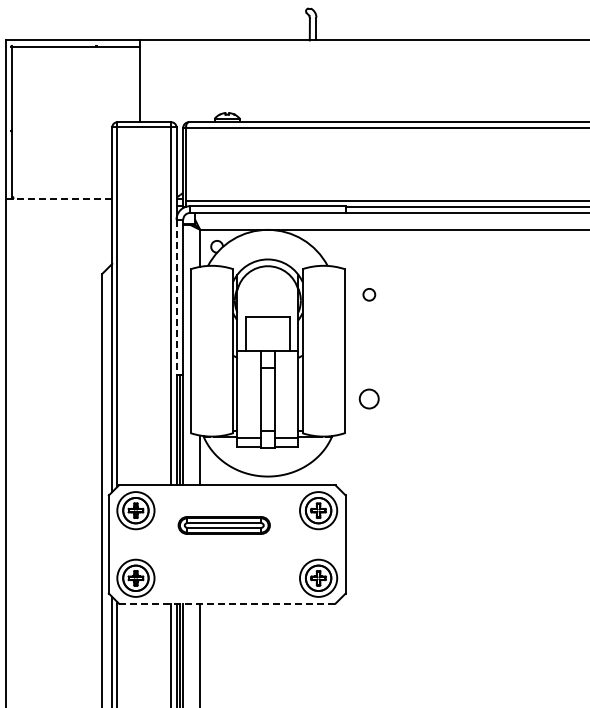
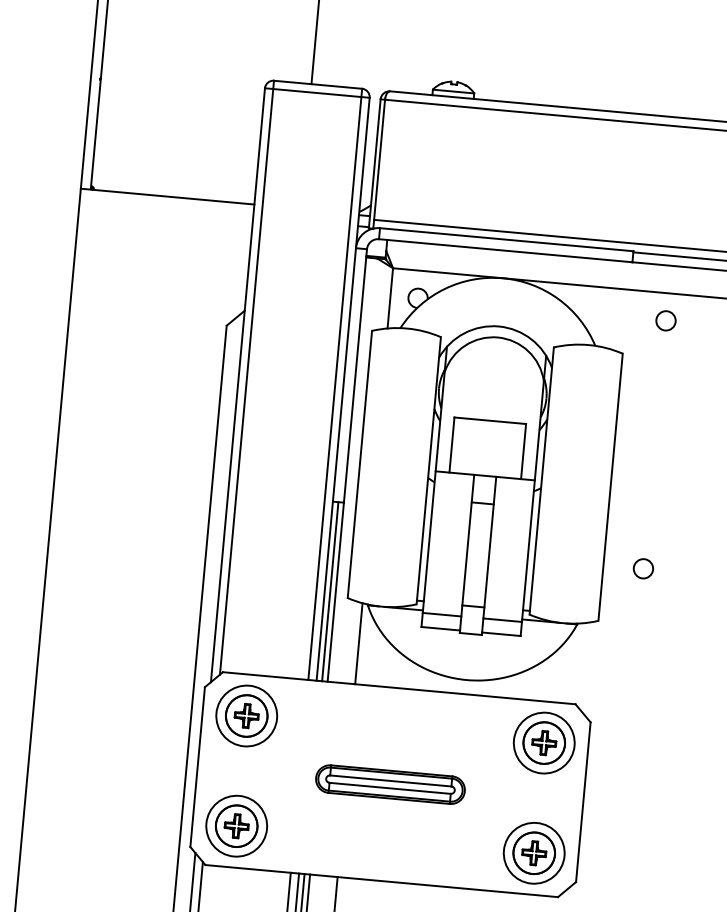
line: (58, 198) -> (166, 196), dashed -> solid
circle: (369, 294) -> (666, 320), moved
line: (176, 297) -> (344, 374), dashed -> solid
circle: (369, 398) -> (643, 567), size x0.62
part: (223, 525) -> (389, 784), moved
line: (227, 603) -> (382, 880), dashed -> solid

